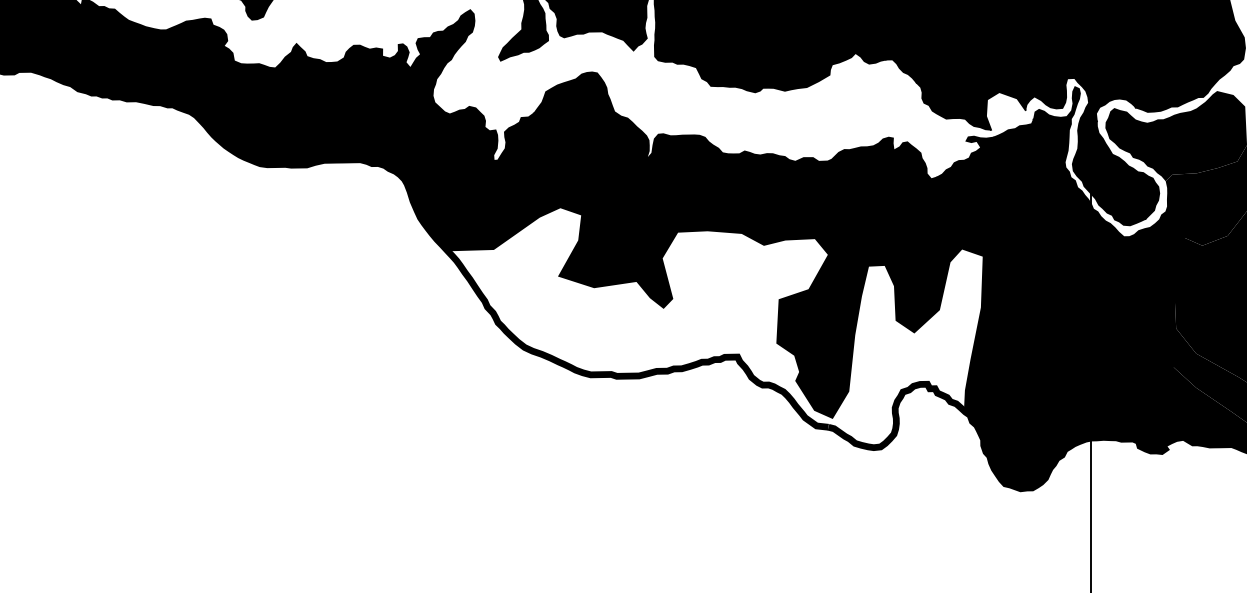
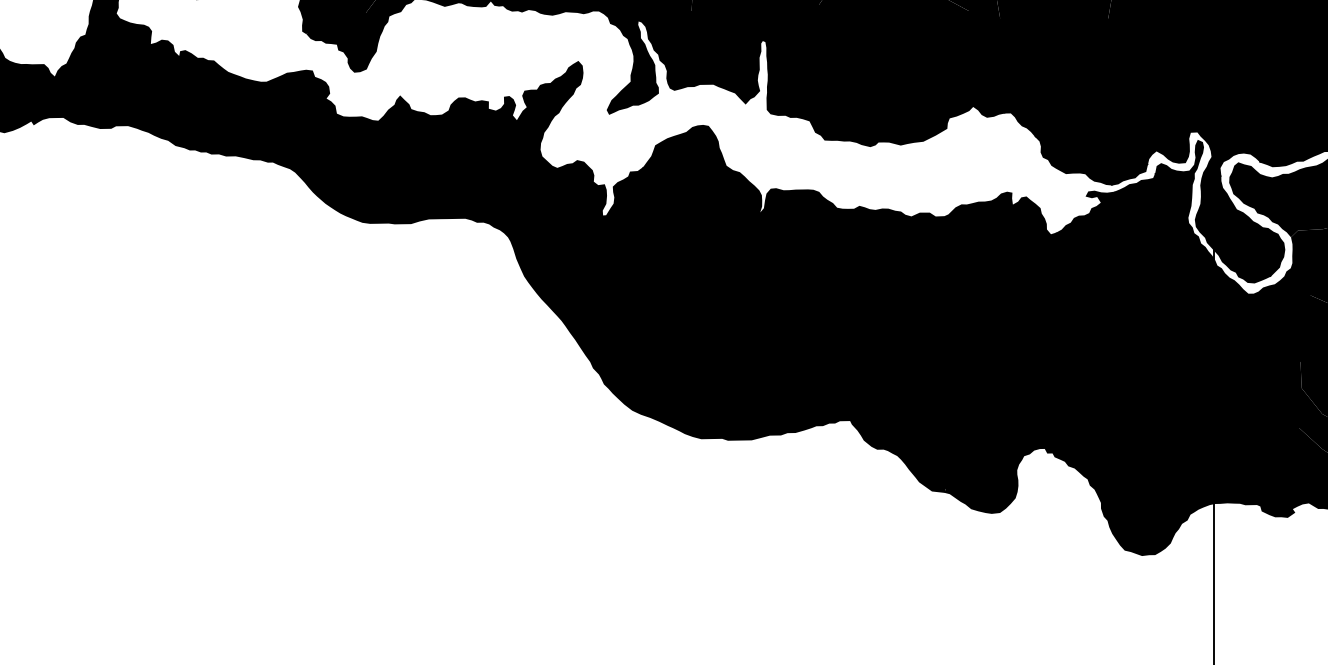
fill: (1005, 111) -> (1126, 165), added
fill: (715, 326) -> (829, 386), added

